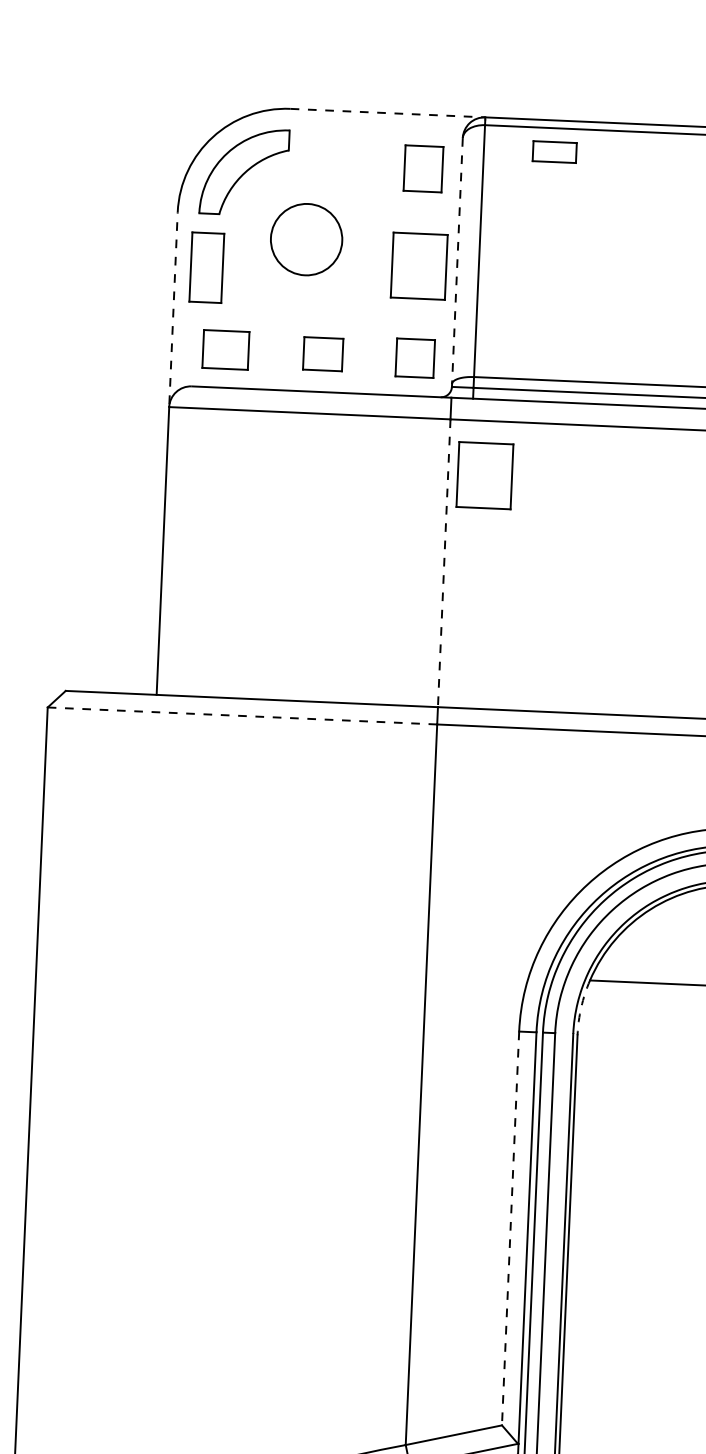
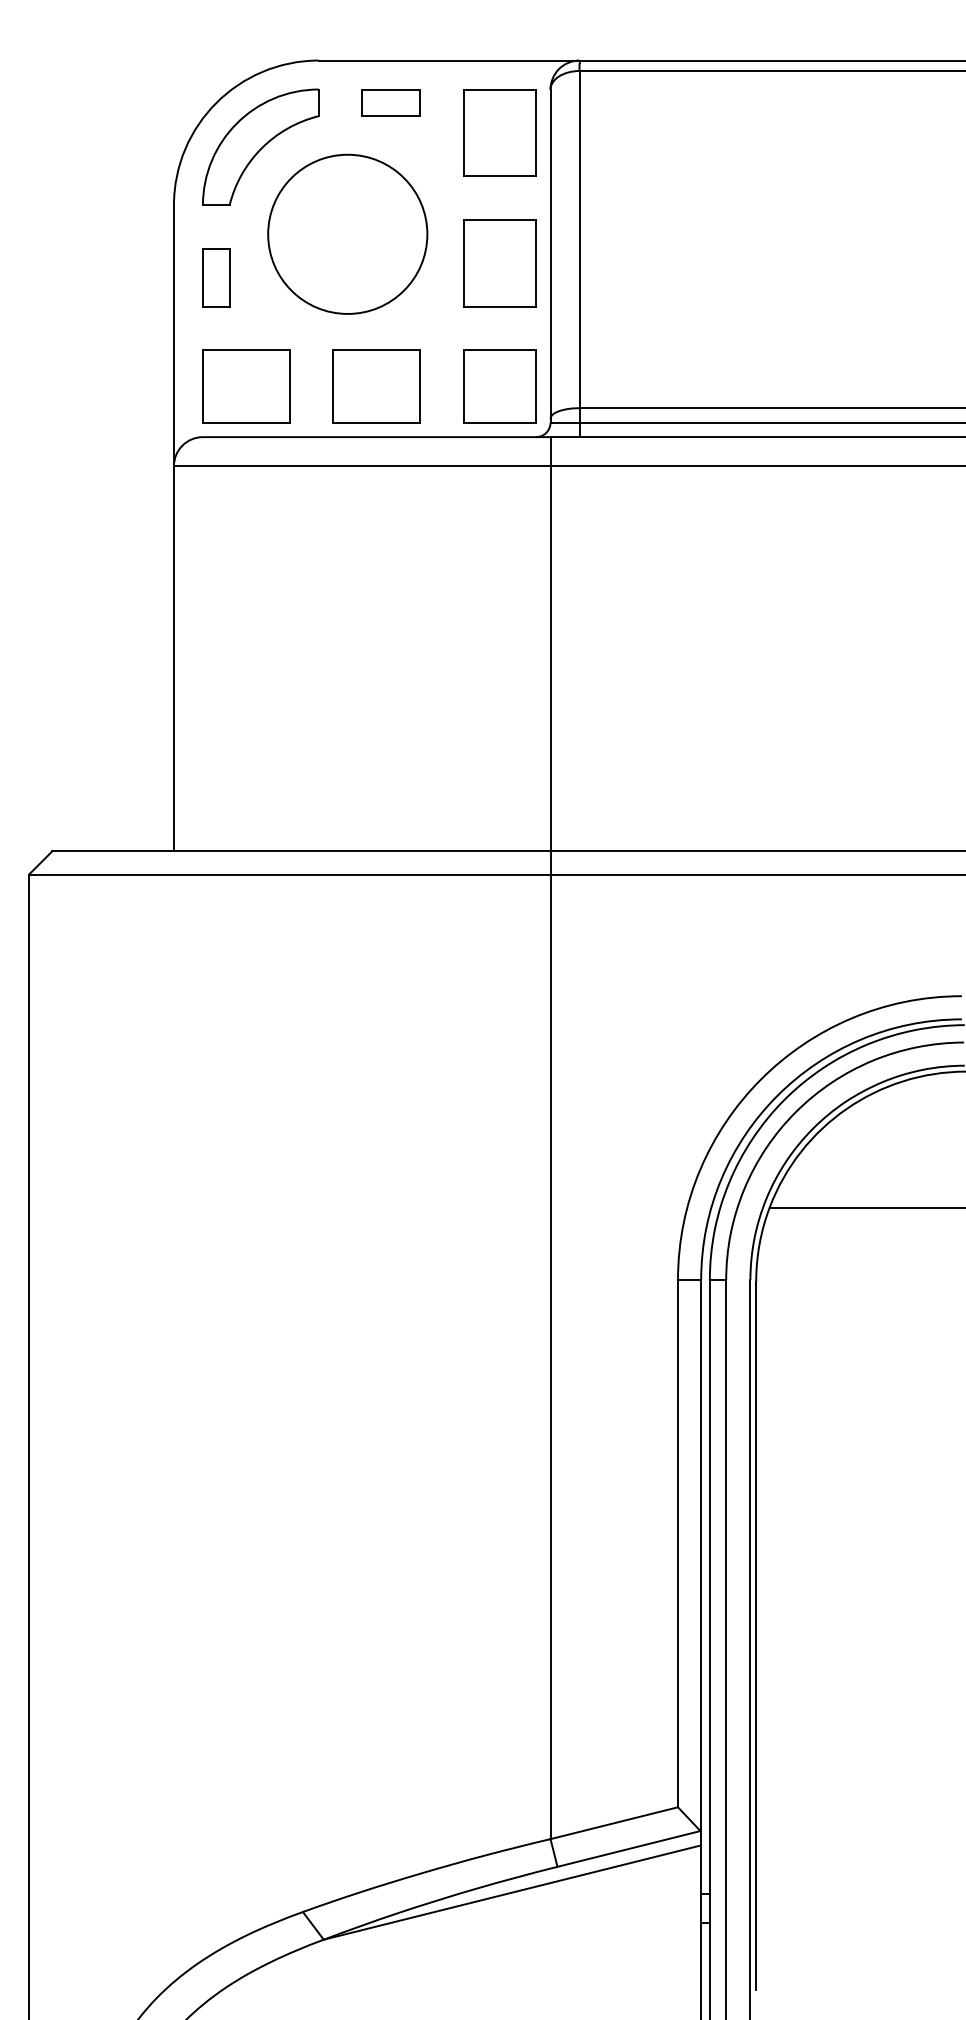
line: (388, 113) -> (449, 60), dashed -> solid
part: (554, 151) -> (390, 102), moved
part: (423, 168) -> (499, 132), size x1.43
circle: (306, 239) -> (347, 233), size x1.67
line: (457, 261) -> (550, 254), dashed -> solid
part: (207, 267) -> (216, 277), size x0.62
line: (173, 308) -> (173, 333), dashed -> solid
part: (225, 350) -> (246, 386), size x1.43
part: (323, 354) -> (376, 386), size x1.67
part: (414, 358) -> (499, 386), size x1.43
part: (484, 475) -> (599, 539), removed
line: (444, 563) -> (550, 658), dashed -> solid
line: (242, 715) -> (289, 874), dashed -> solid
arc: (581, 1007) -> (759, 1244), dashed -> solid
line: (510, 1228) -> (678, 1543), dashed -> solid

